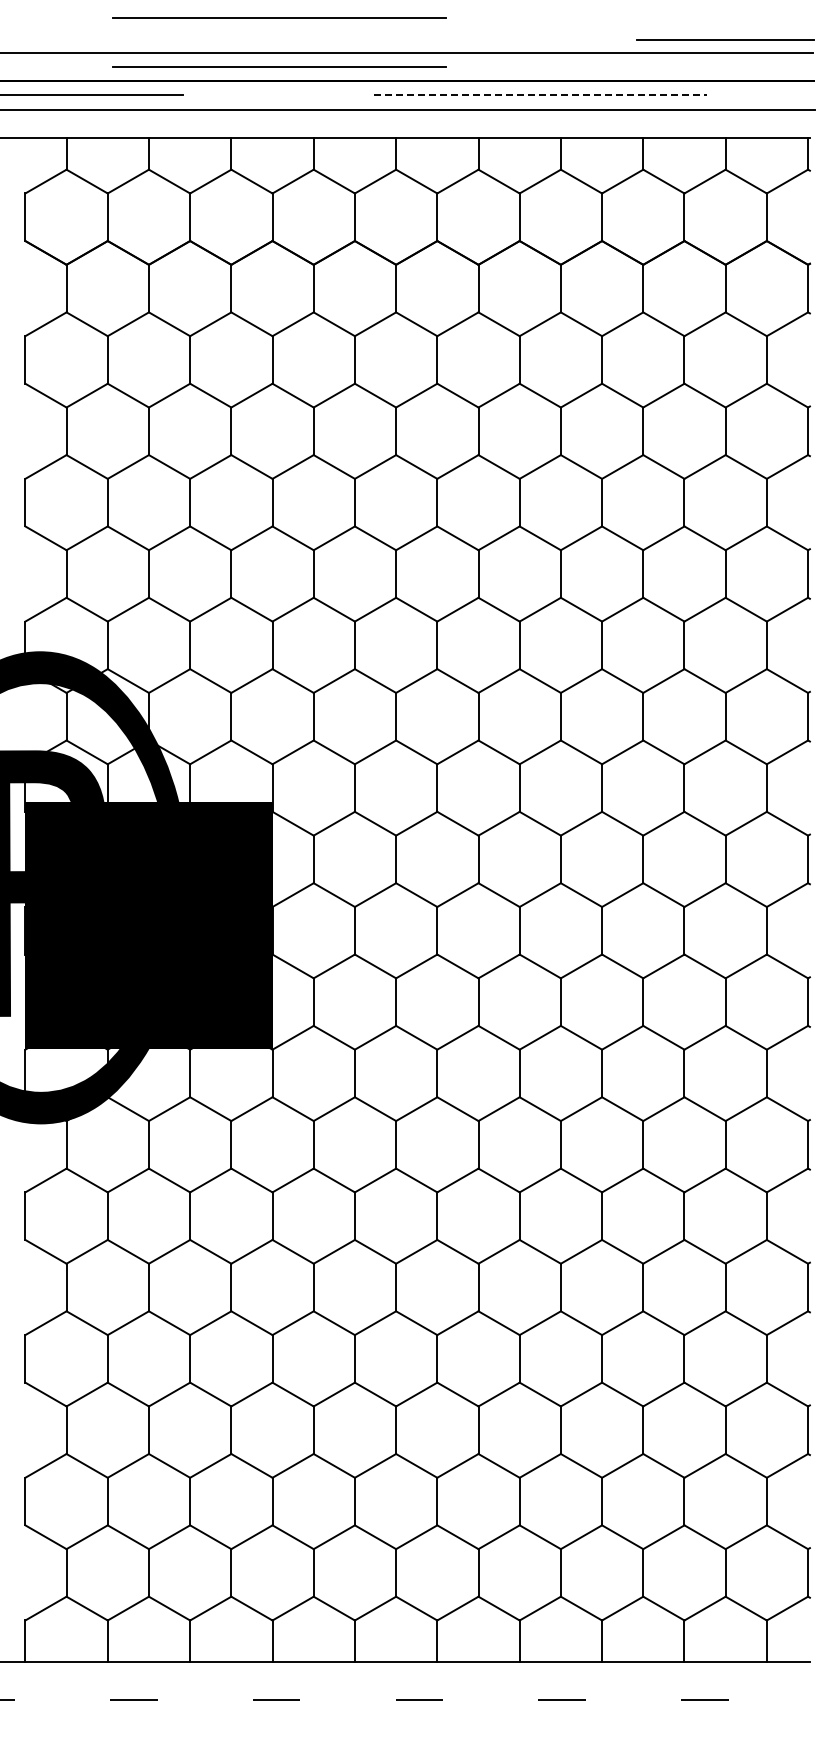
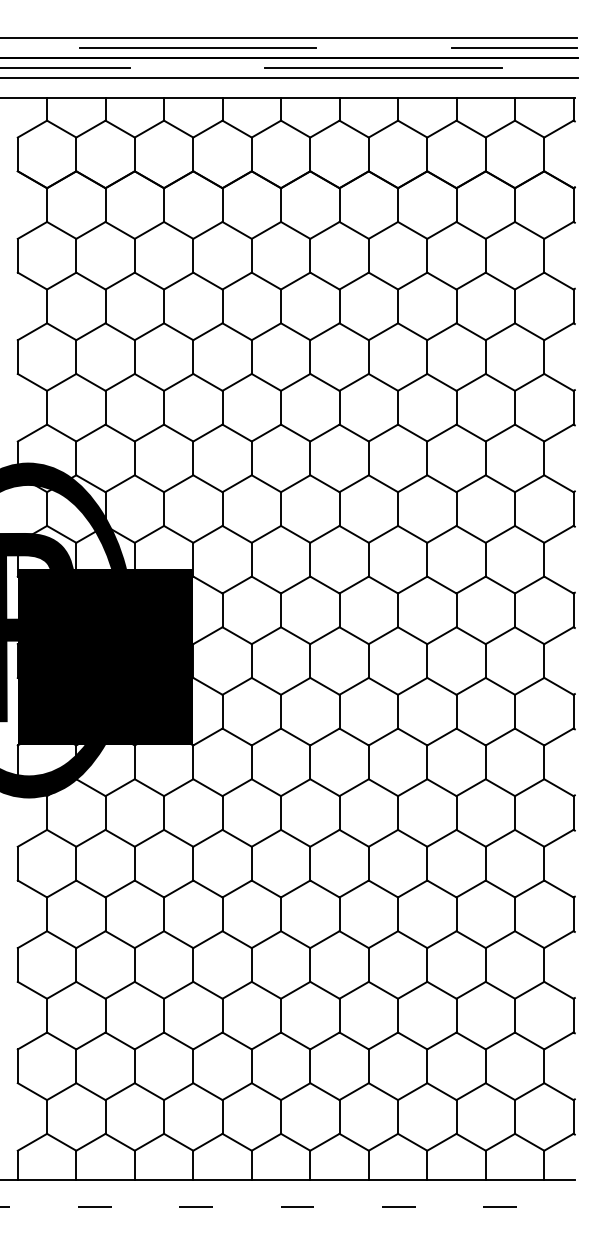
line: (279, 17) -> (198, 12), removed
line: (725, 39) -> (514, 47), moved
line: (540, 95) -> (383, 67), dashed -> solid

